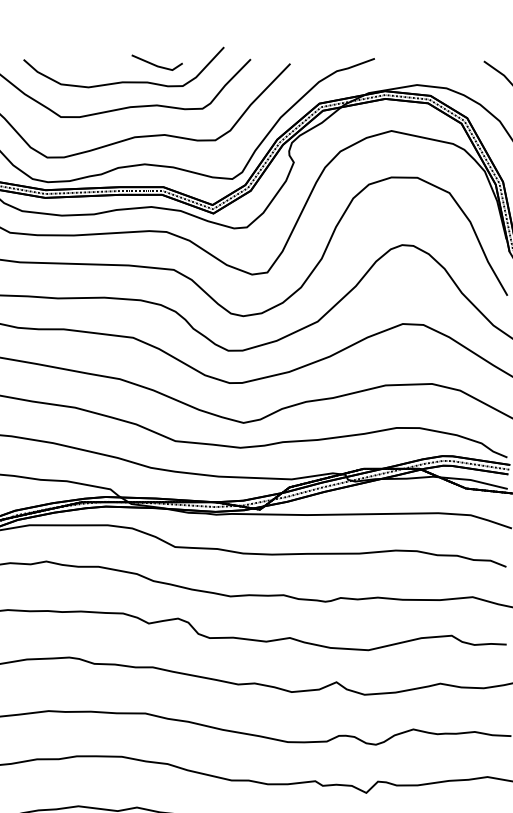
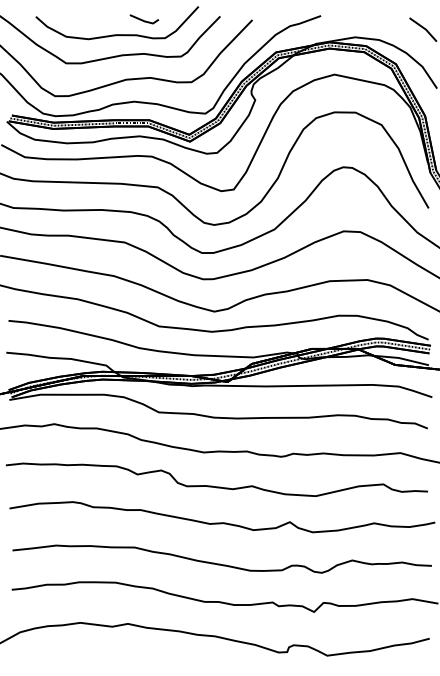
part: (157, 63) -> (144, 19), size x0.7

